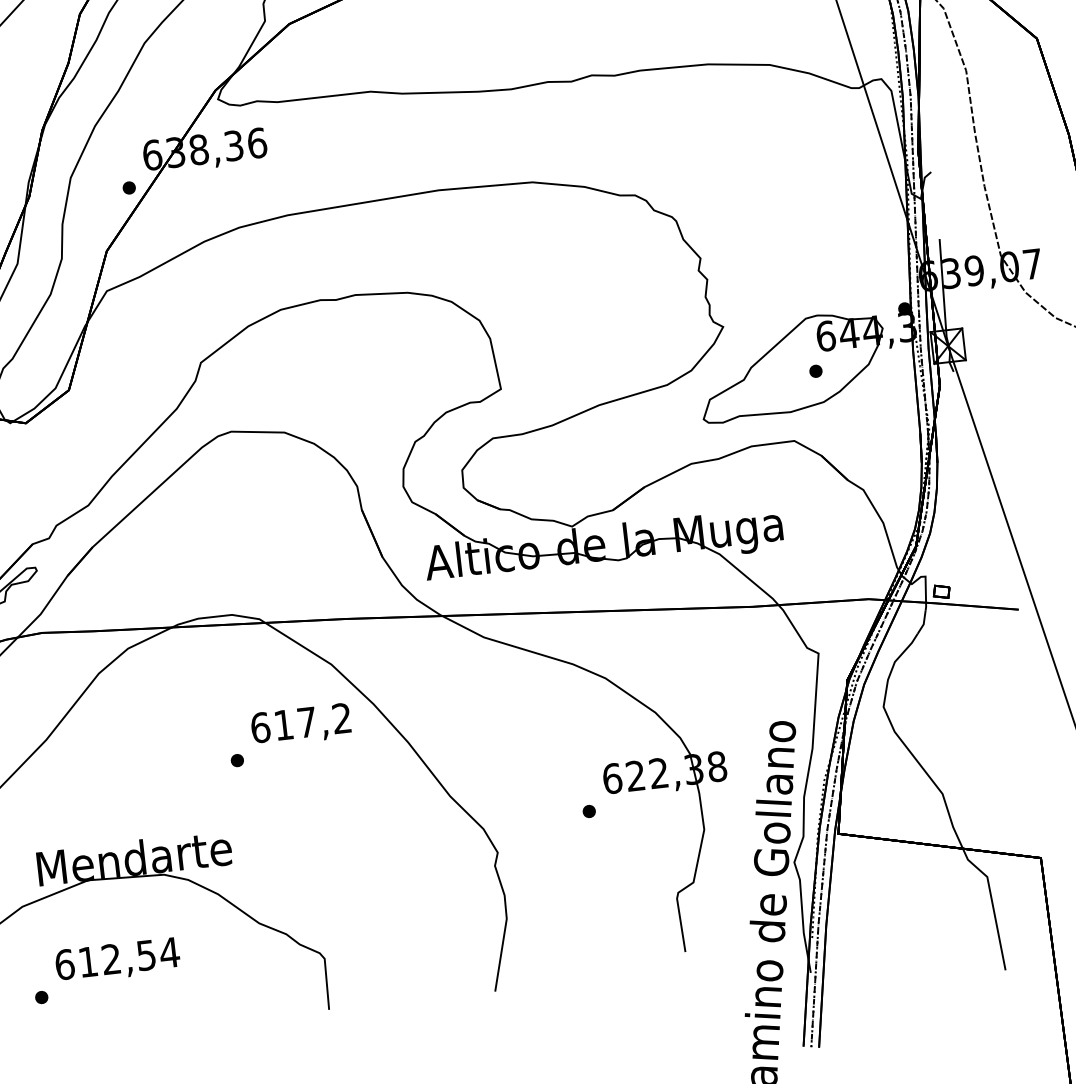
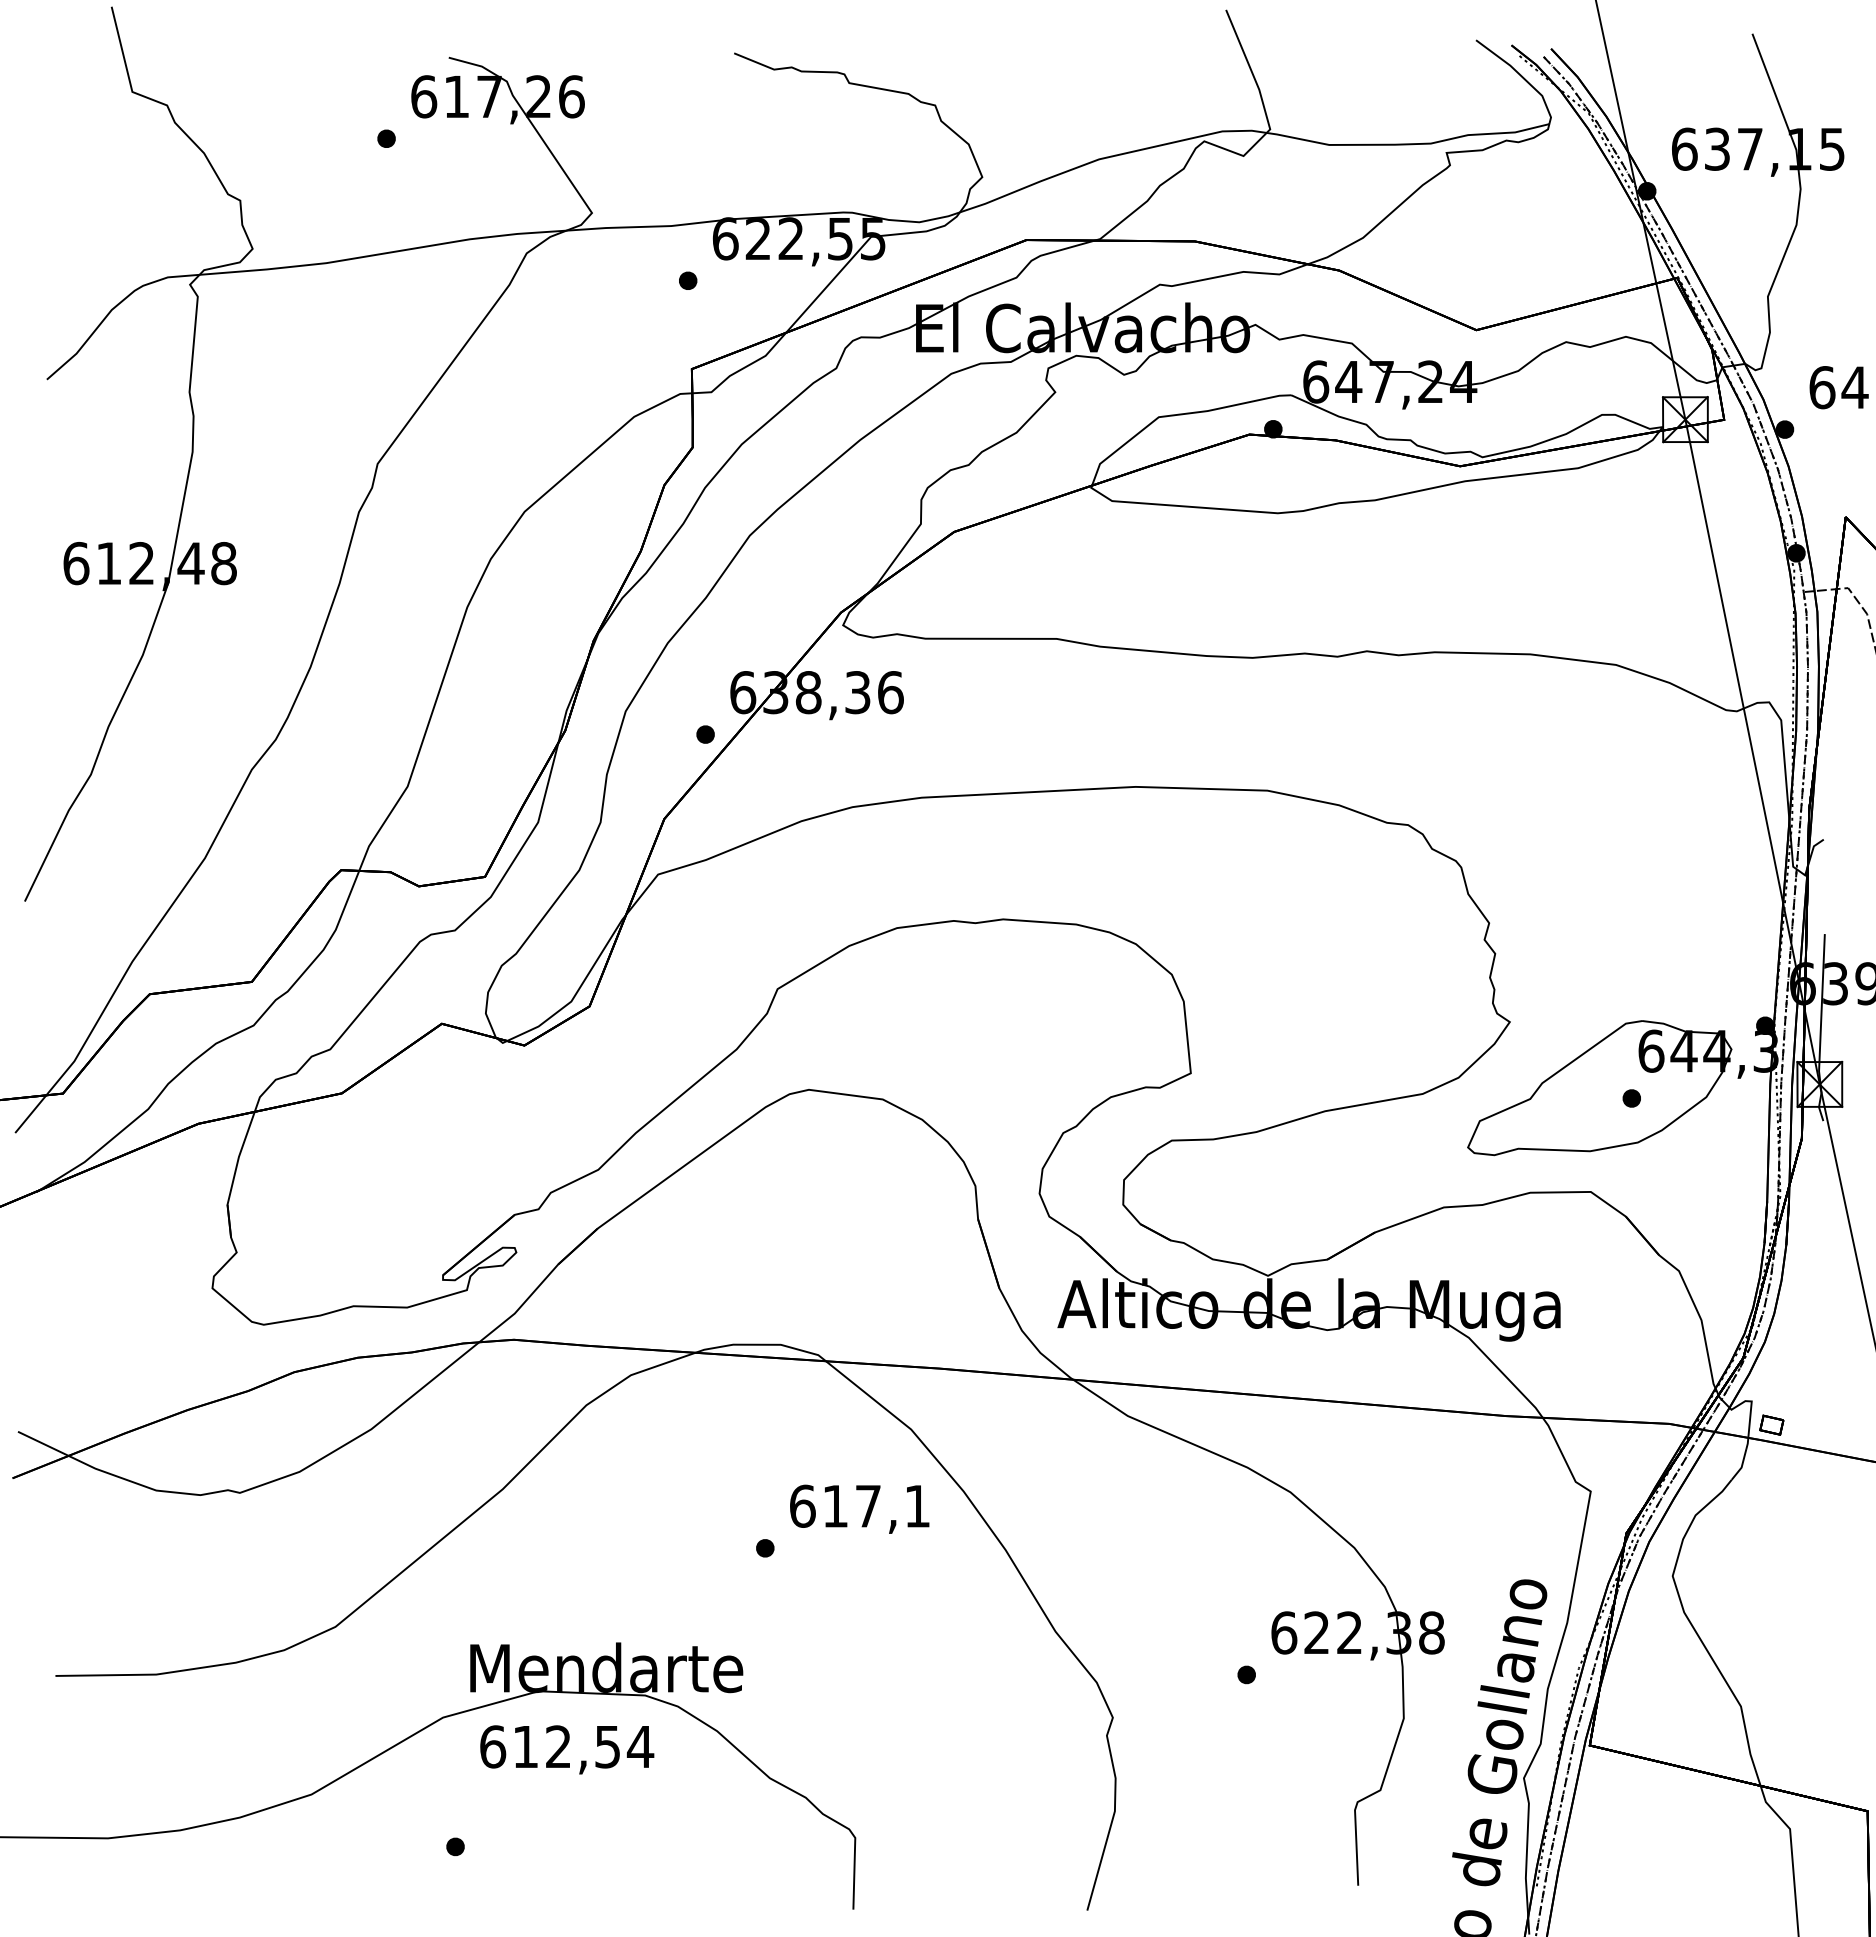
text: (341, 717) -> (917, 1505), 617,2 -> 617,1
text: (118, 960) -> (567, 1749), moved

